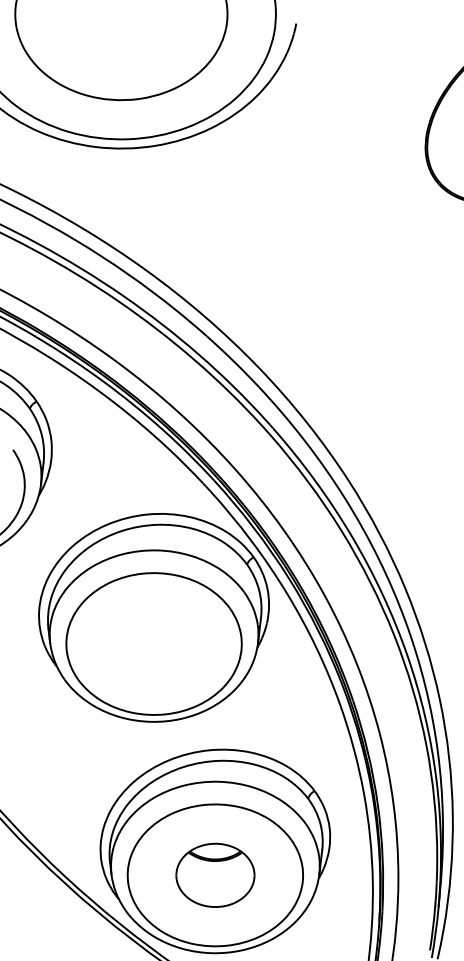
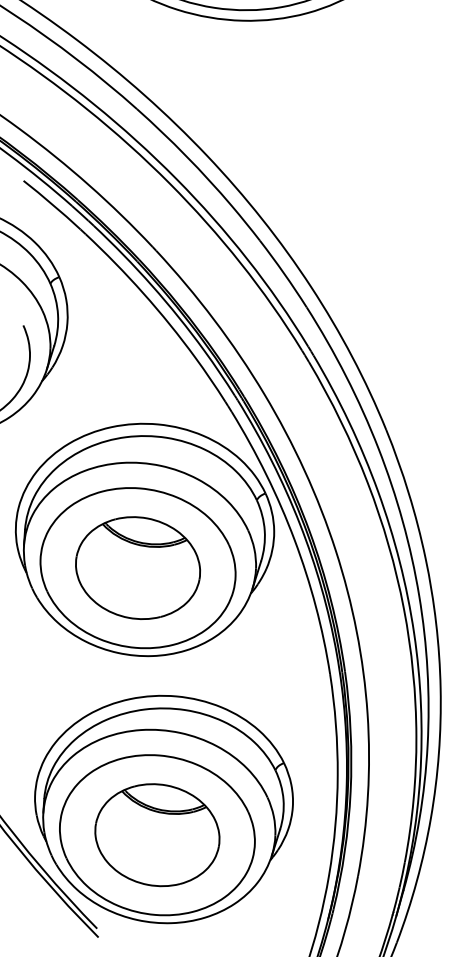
part: (153, 644) -> (137, 568), added
part: (215, 875) -> (157, 835), size x1.43

